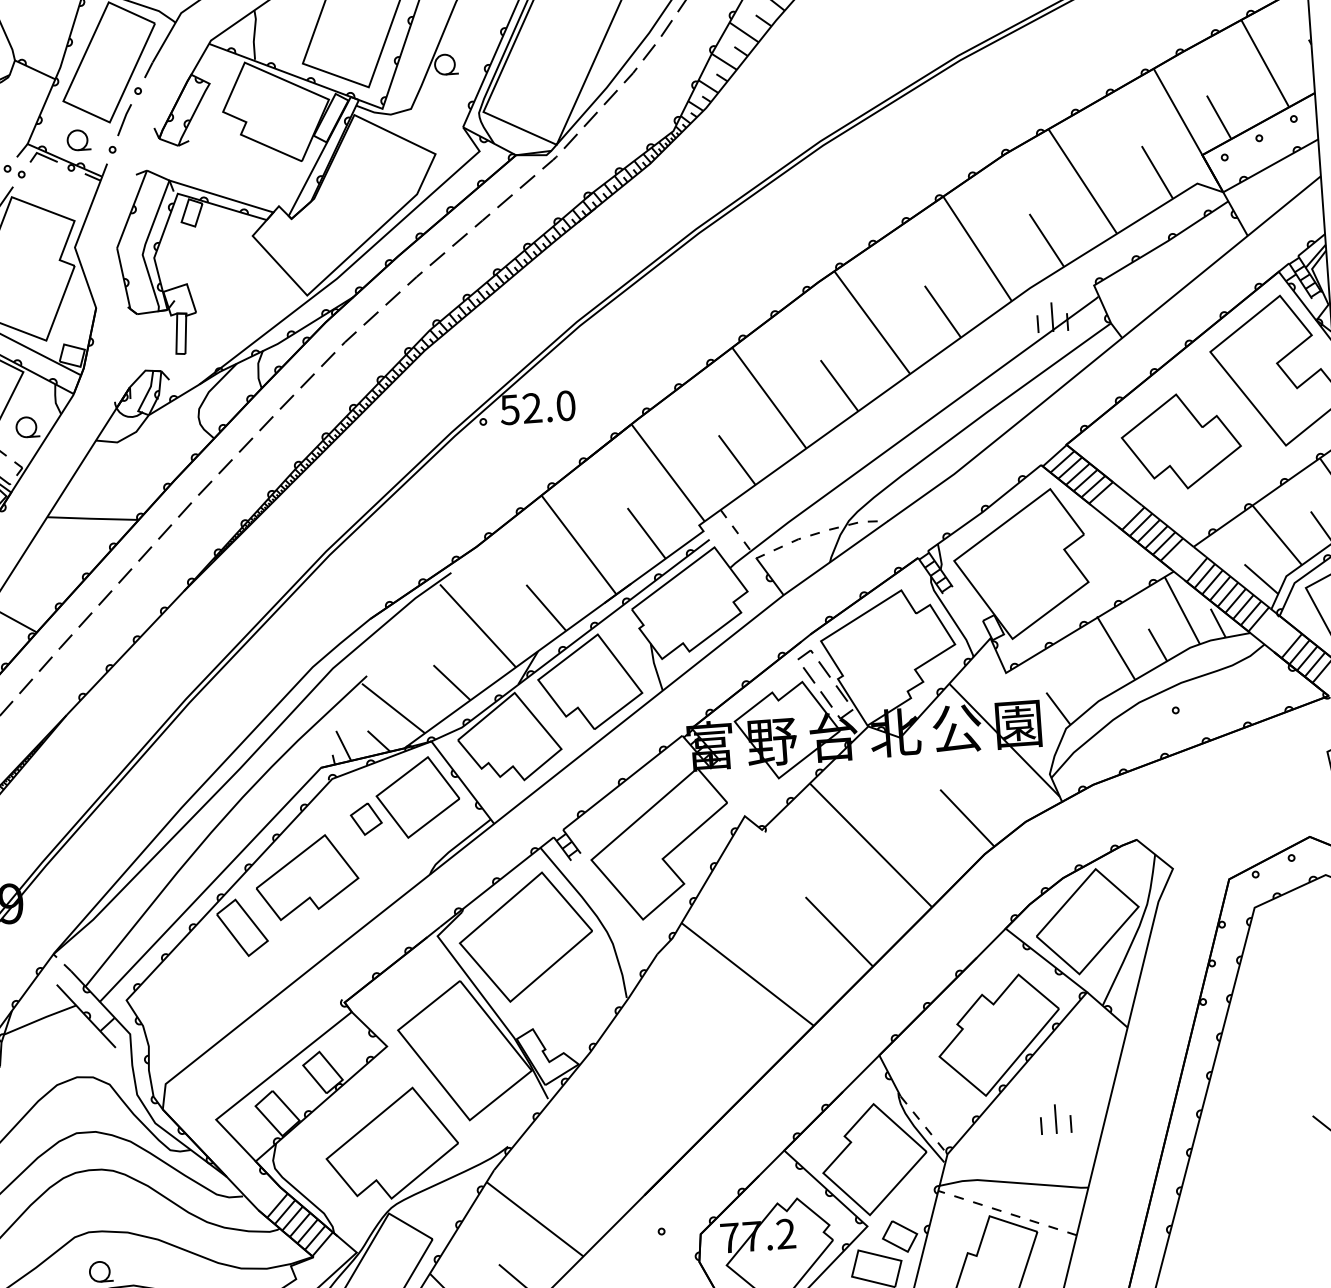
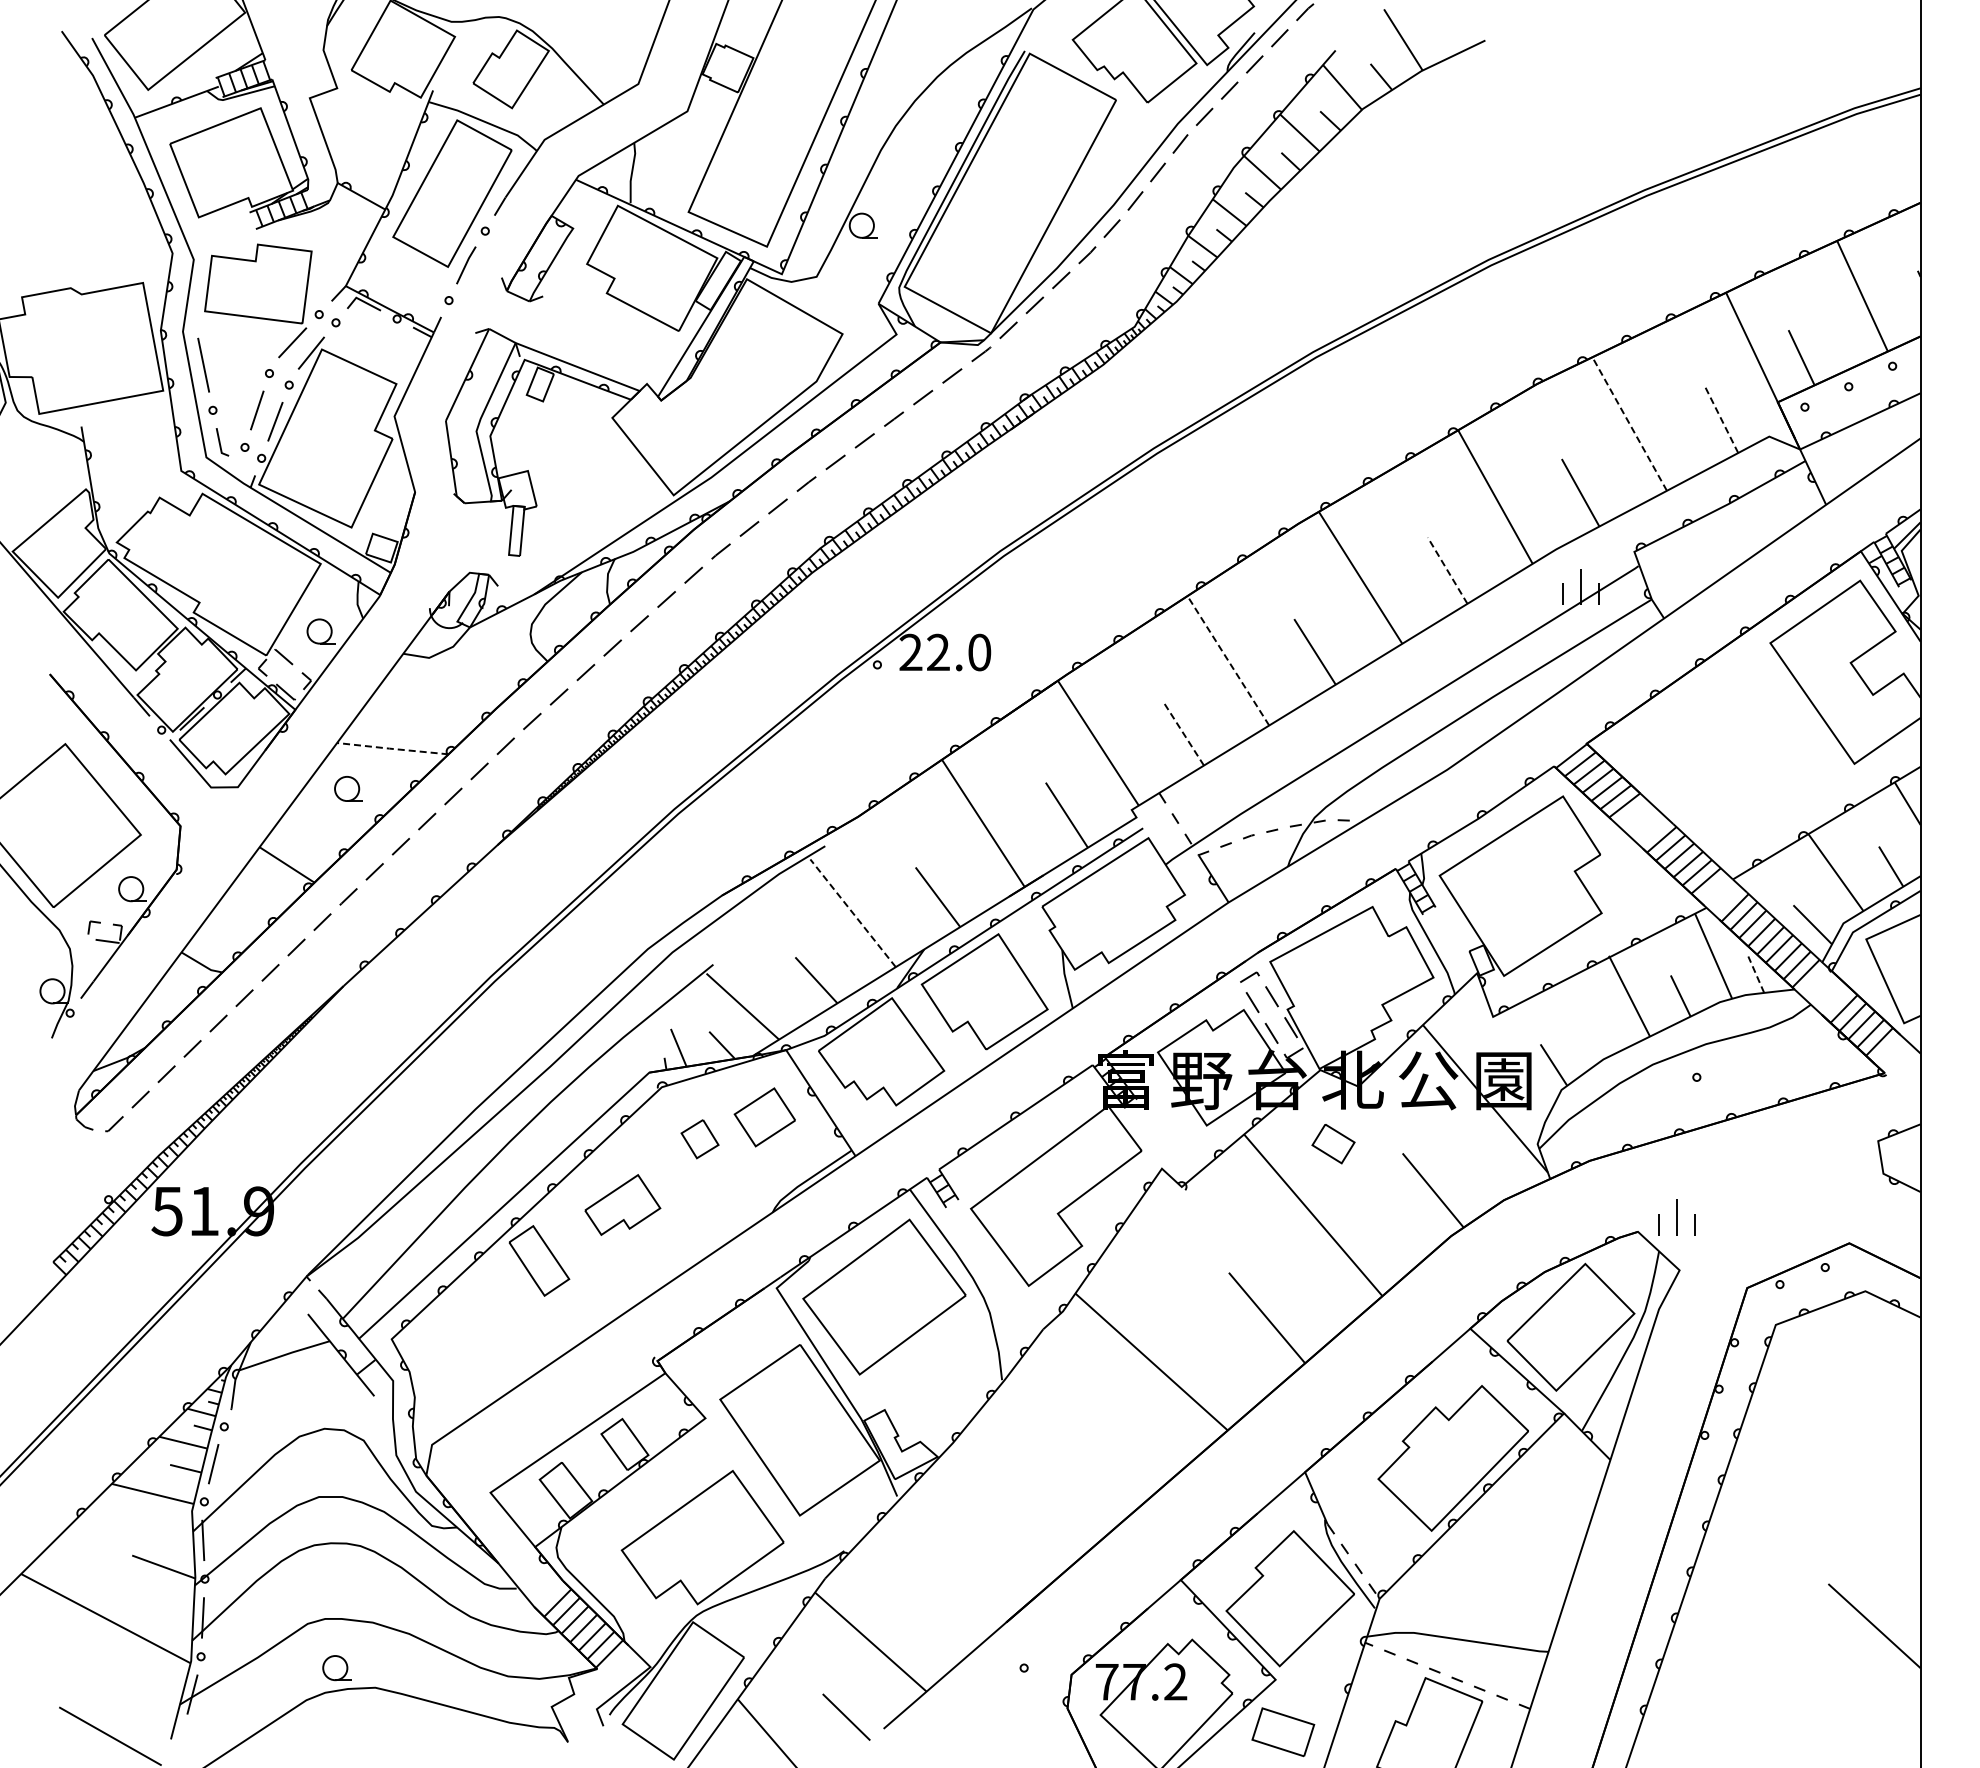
part: (78, 139) -> (348, 788), moved
line: (1157, 172) -> (1721, 419), solid -> dashed
line: (1082, 181) -> (1629, 423), solid -> dashed
line: (942, 311) -> (1447, 570), solid -> dashed
line: (769, 397) -> (1228, 660), solid -> dashed
text: (509, 409) -> (910, 652), 52.0 -> 22.0
part: (1180, 441) -> (1726, 749), removed
line: (736, 459) -> (1183, 733), solid -> dashed
line: (92, 518) -> (392, 748), solid -> dashed
line: (1218, 623) -> (1756, 974), solid -> dashed
line: (478, 626) -> (853, 913), solid -> dashed
part: (417, 797) -> (764, 1117), size x0.6
part: (306, 876) -> (622, 1204), size x0.6
part: (1055, 1119) -> (1676, 1217), moved
part: (900, 1236) -> (1333, 1144), moved

